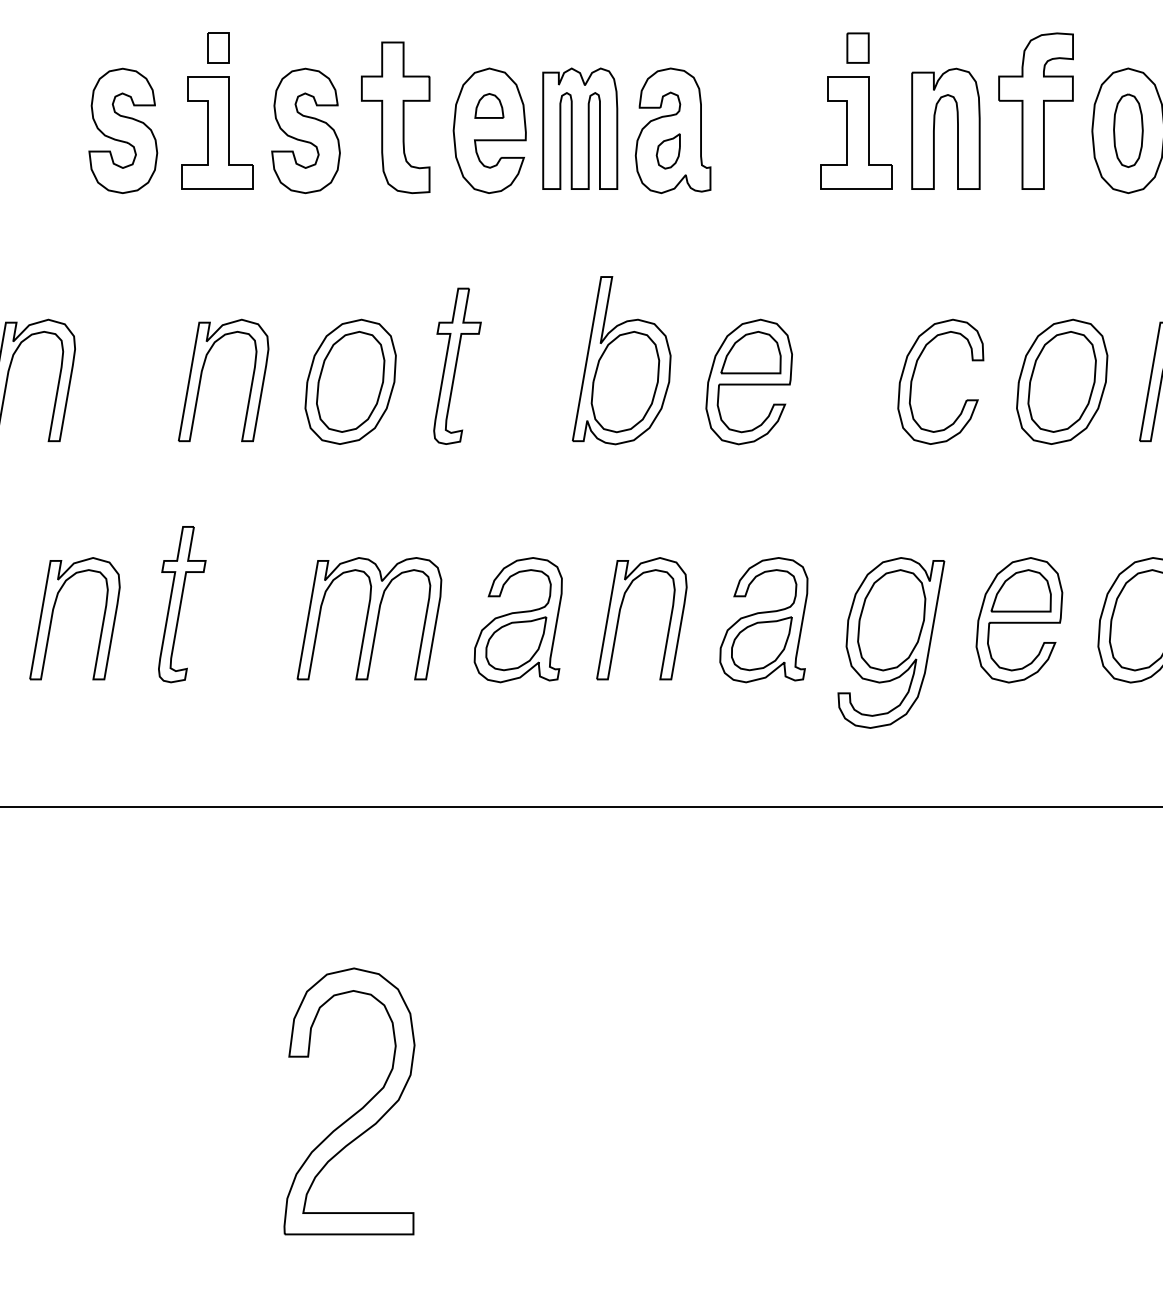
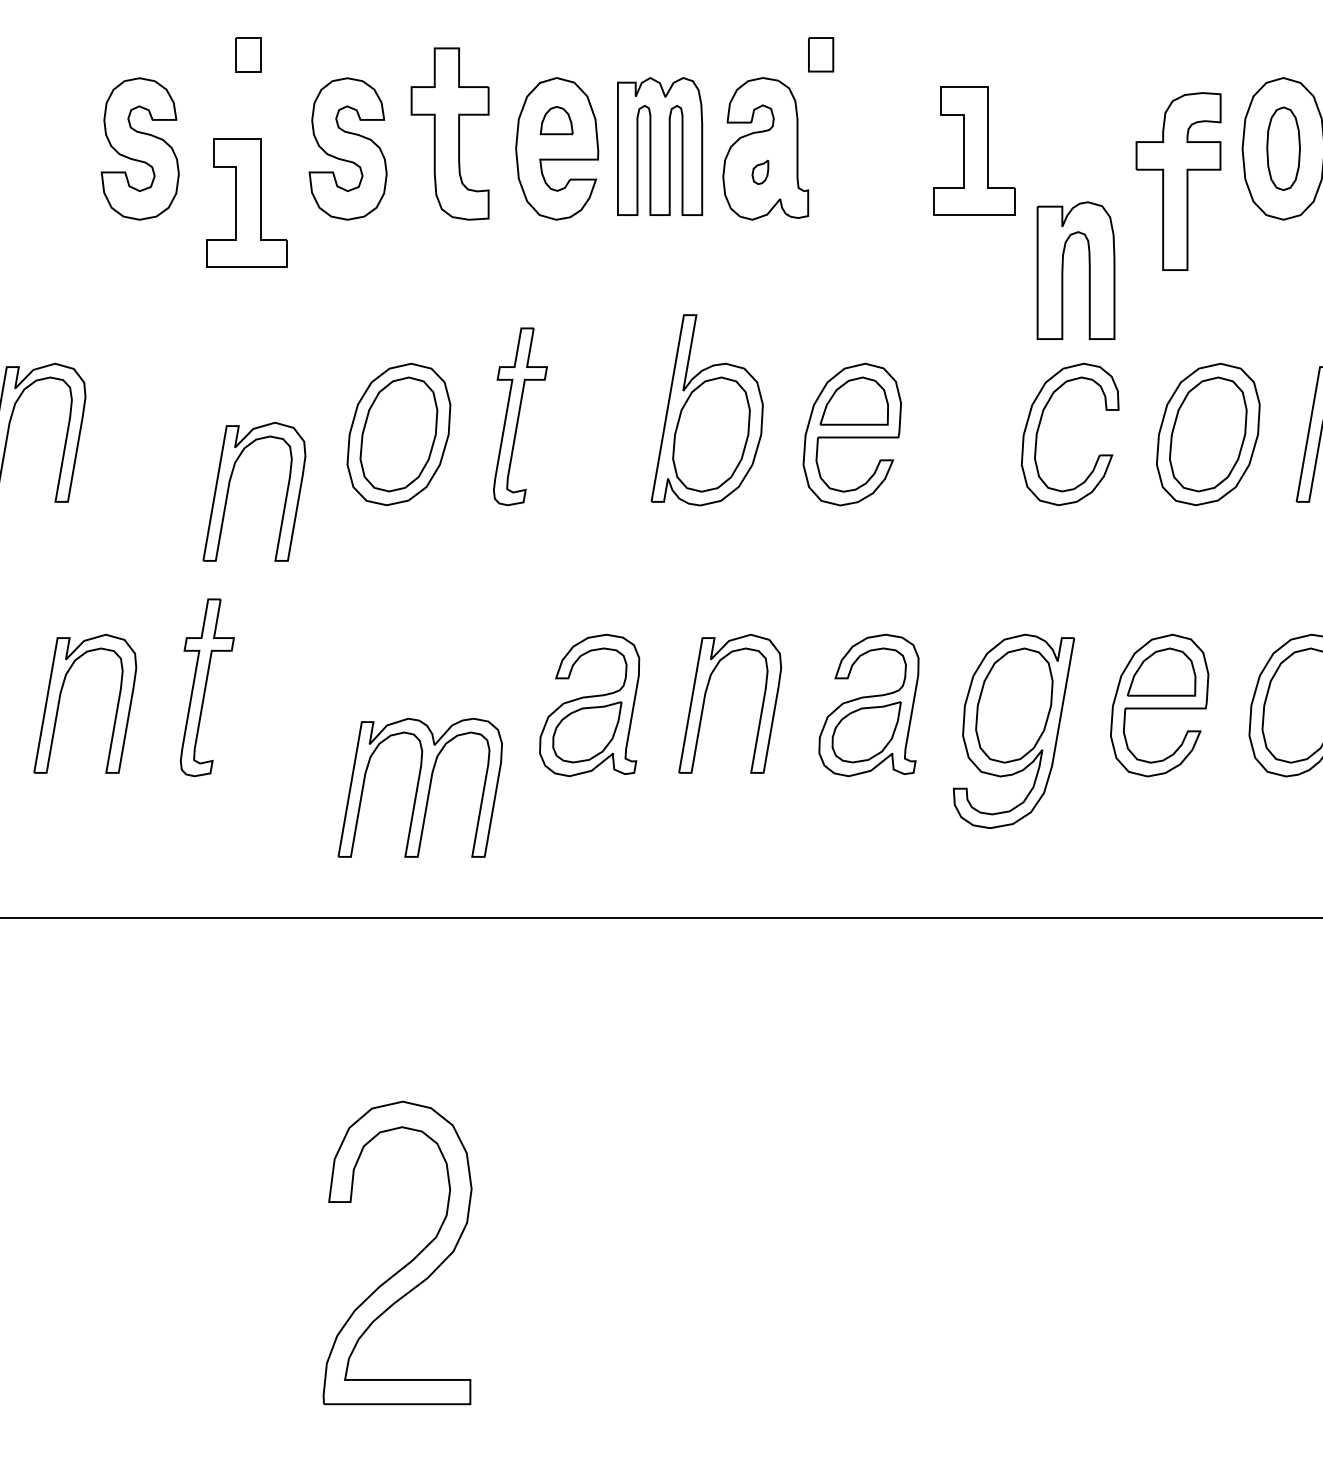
part: (858, 47) -> (821, 54), moved
part: (1035, 111) -> (1178, 181), moved
part: (934, 128) -> (1063, 270), moved
part: (216, 132) -> (246, 202), moved
part: (668, 151) -> (760, 172), size x0.6
part: (201, 378) -> (229, 489), moved
part: (368, 618) -> (419, 787), moved

